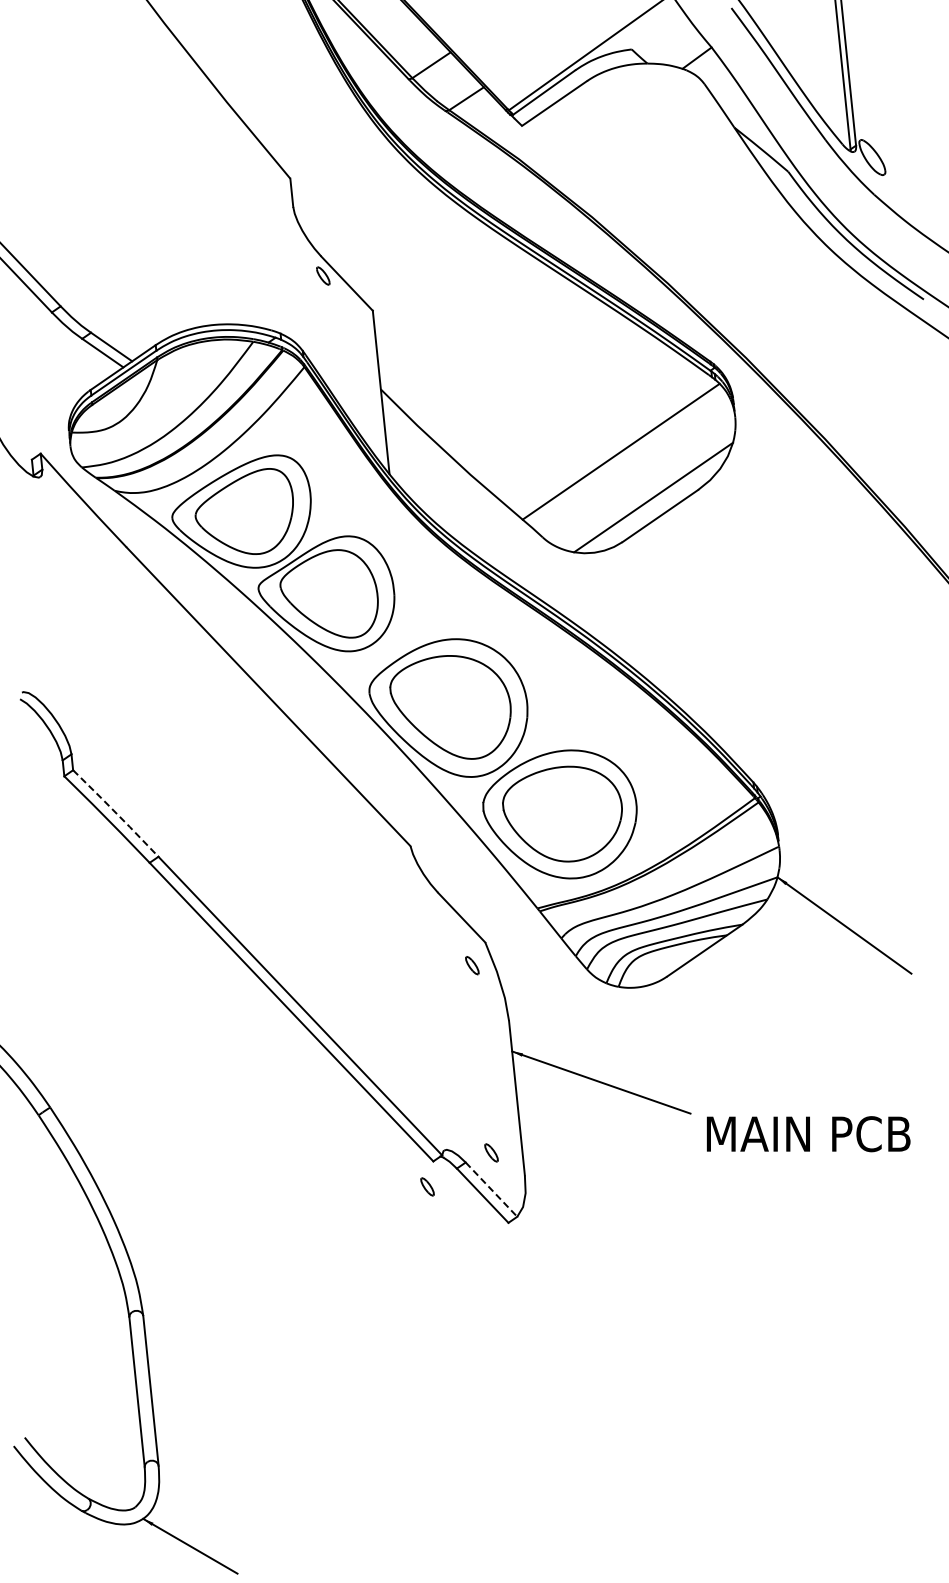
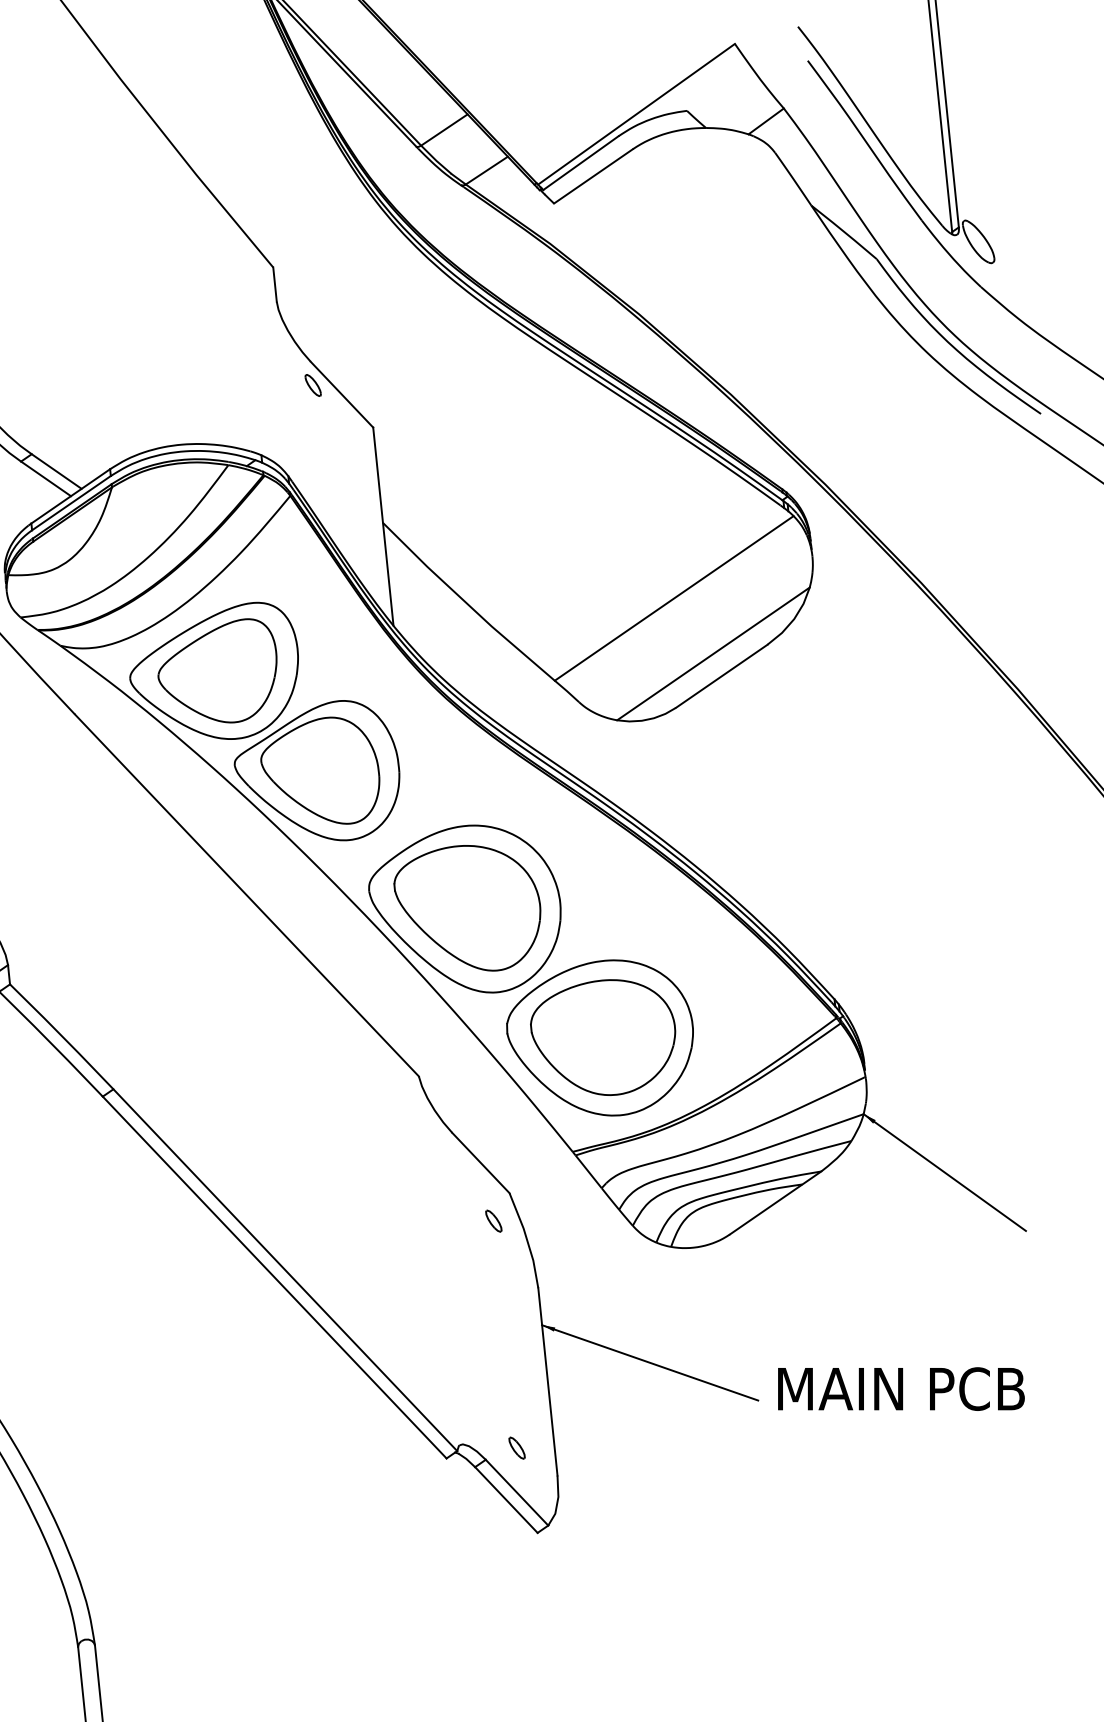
line: (116, 813) -> (62, 1036), dashed -> solid
text: (808, 1134) -> (901, 1389), moved
part: (427, 1186) -> (439, 1488), removed
line: (491, 1190) -> (517, 1493), dashed -> solid

